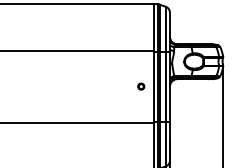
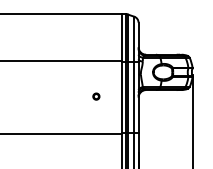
part: (141, 86) -> (96, 96), moved

